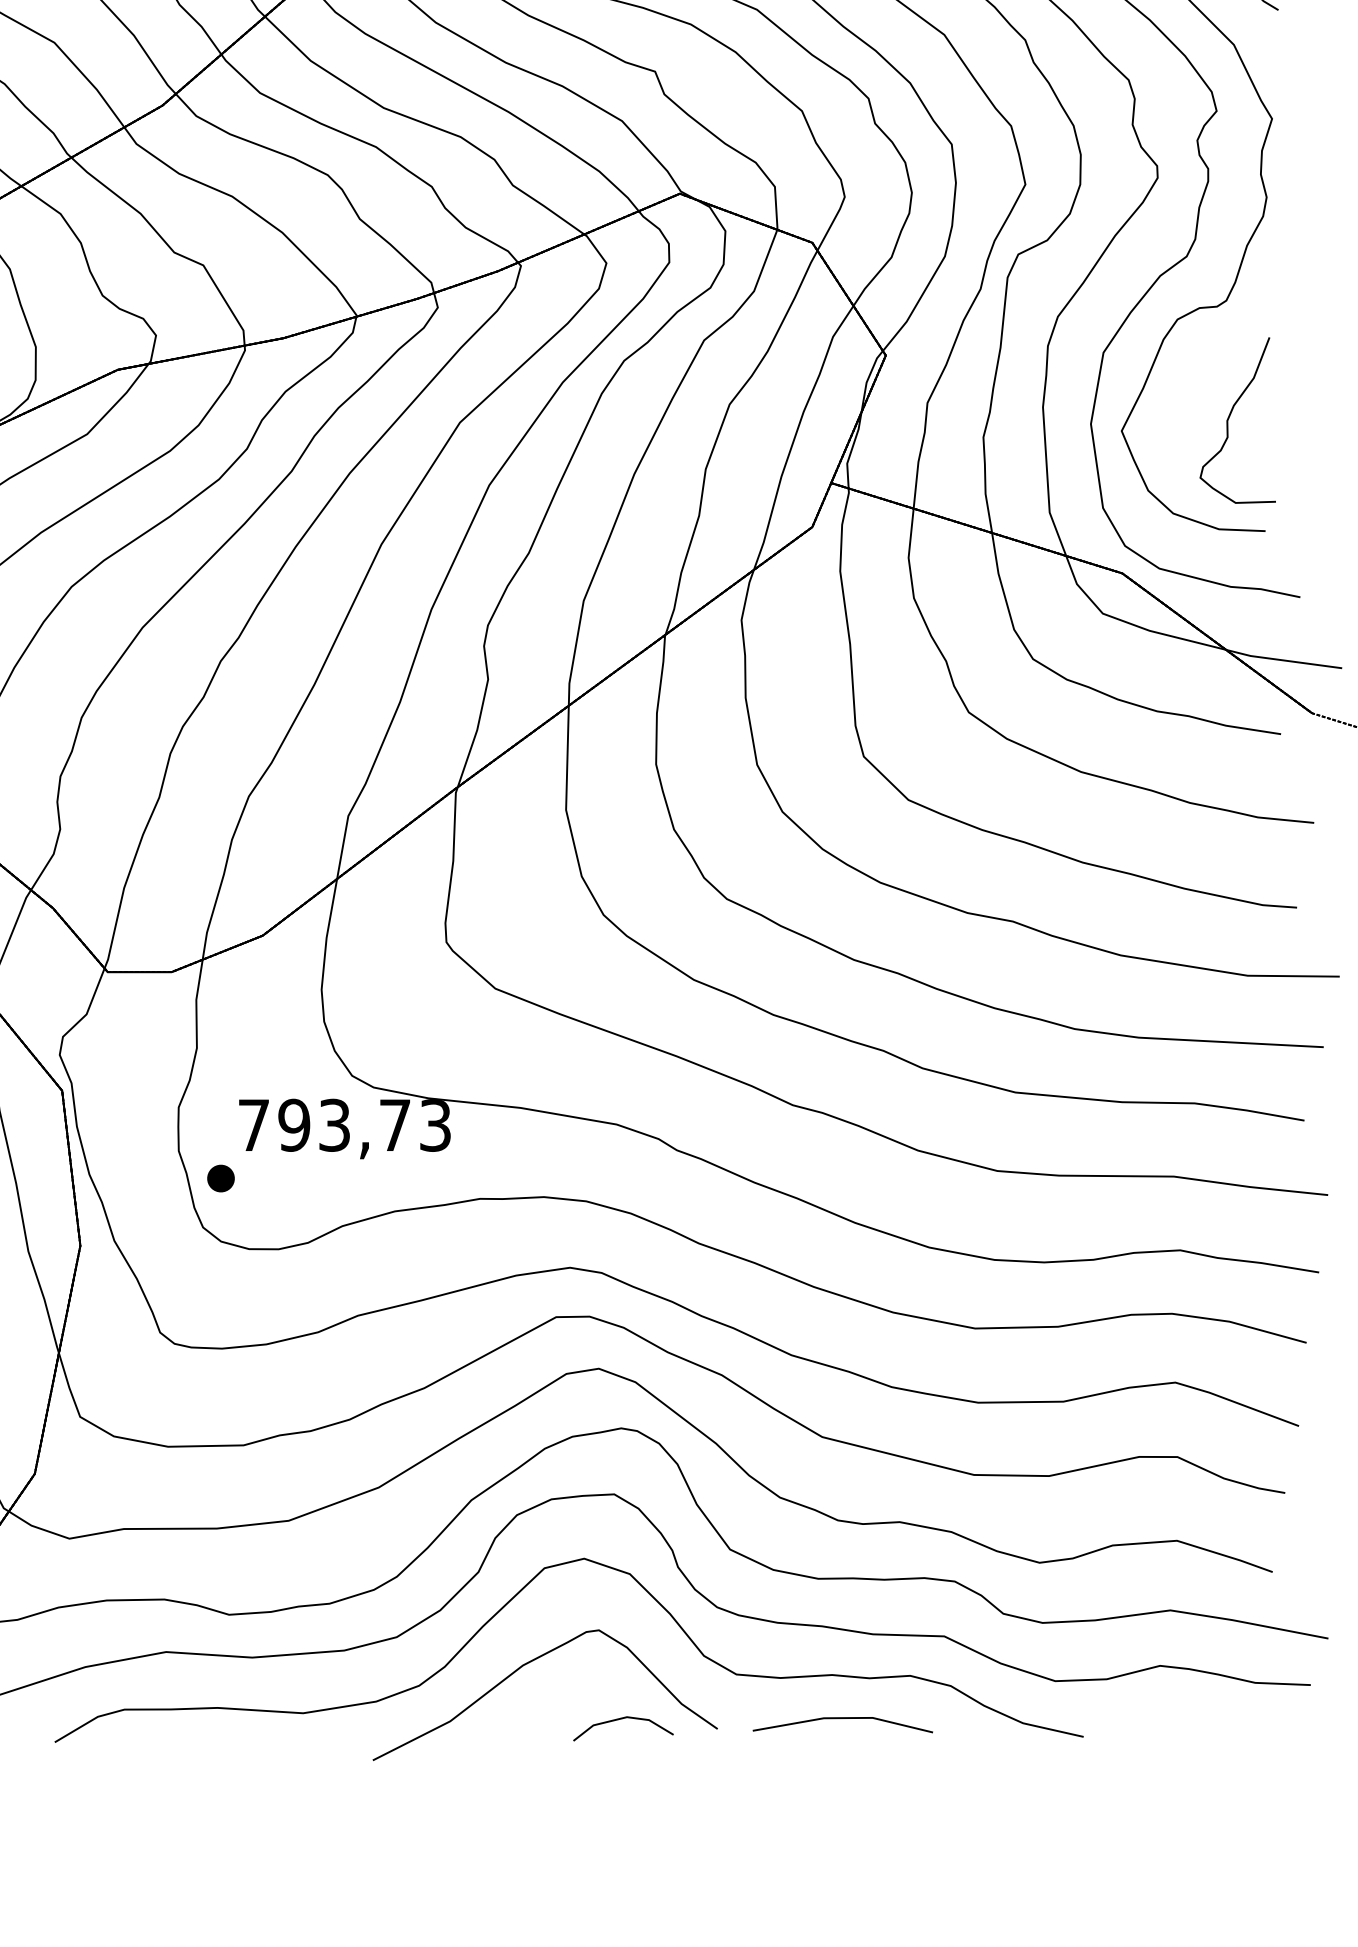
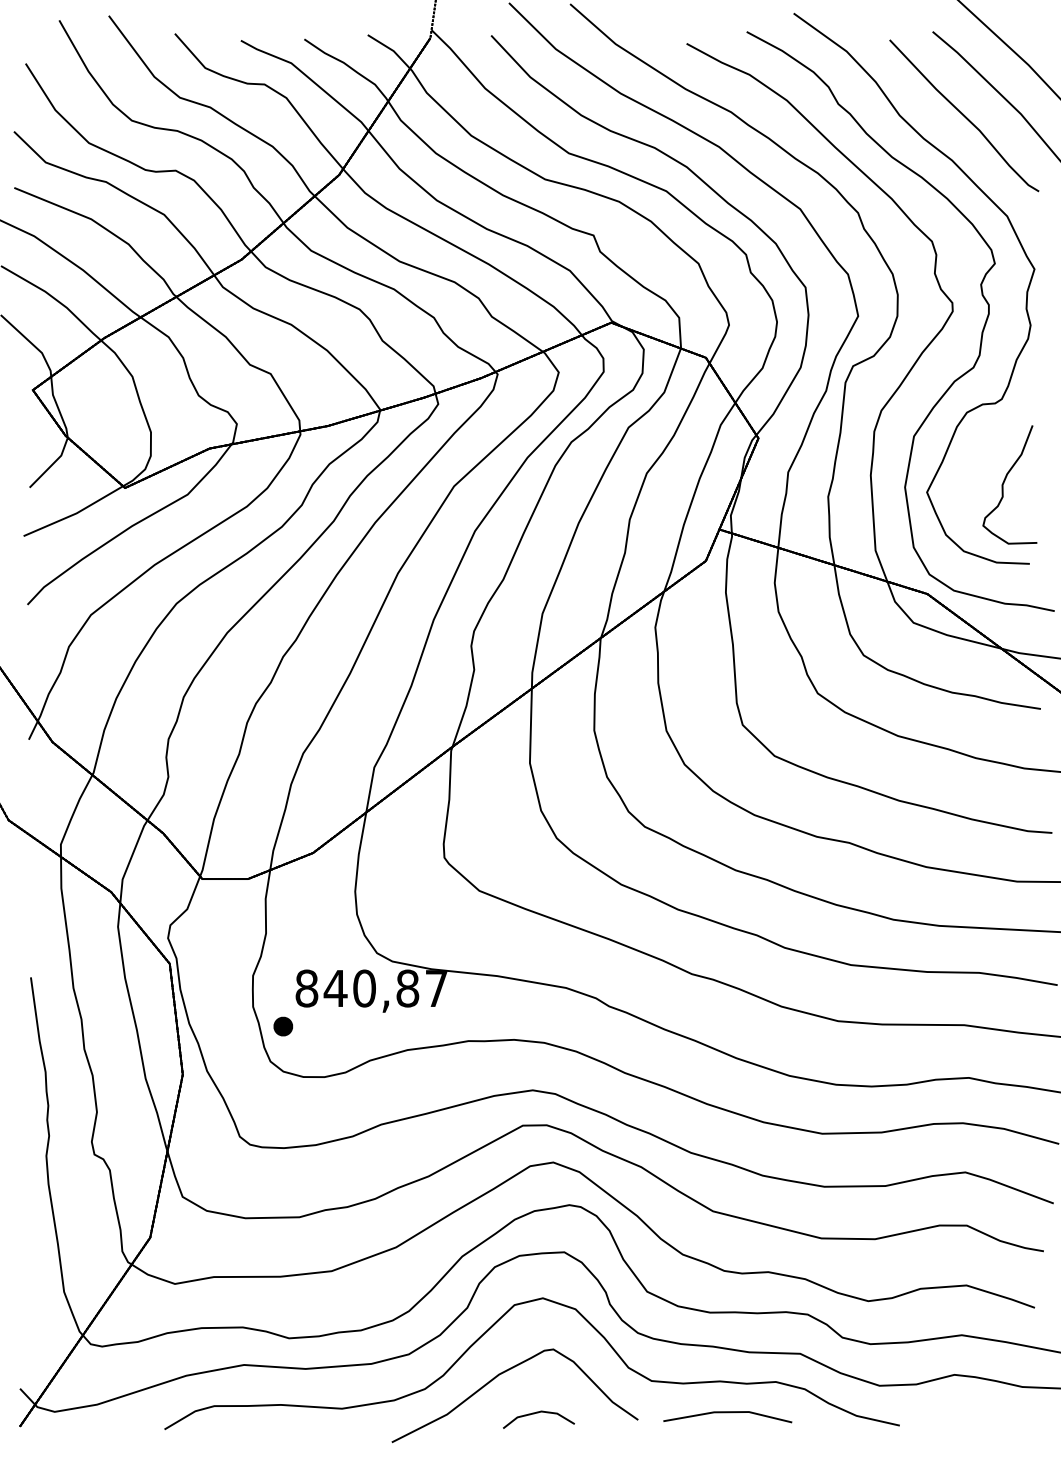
text: (344, 1125) -> (371, 988), 793,73 -> 840,87
part: (622, 1728) -> (538, 1419), moved

